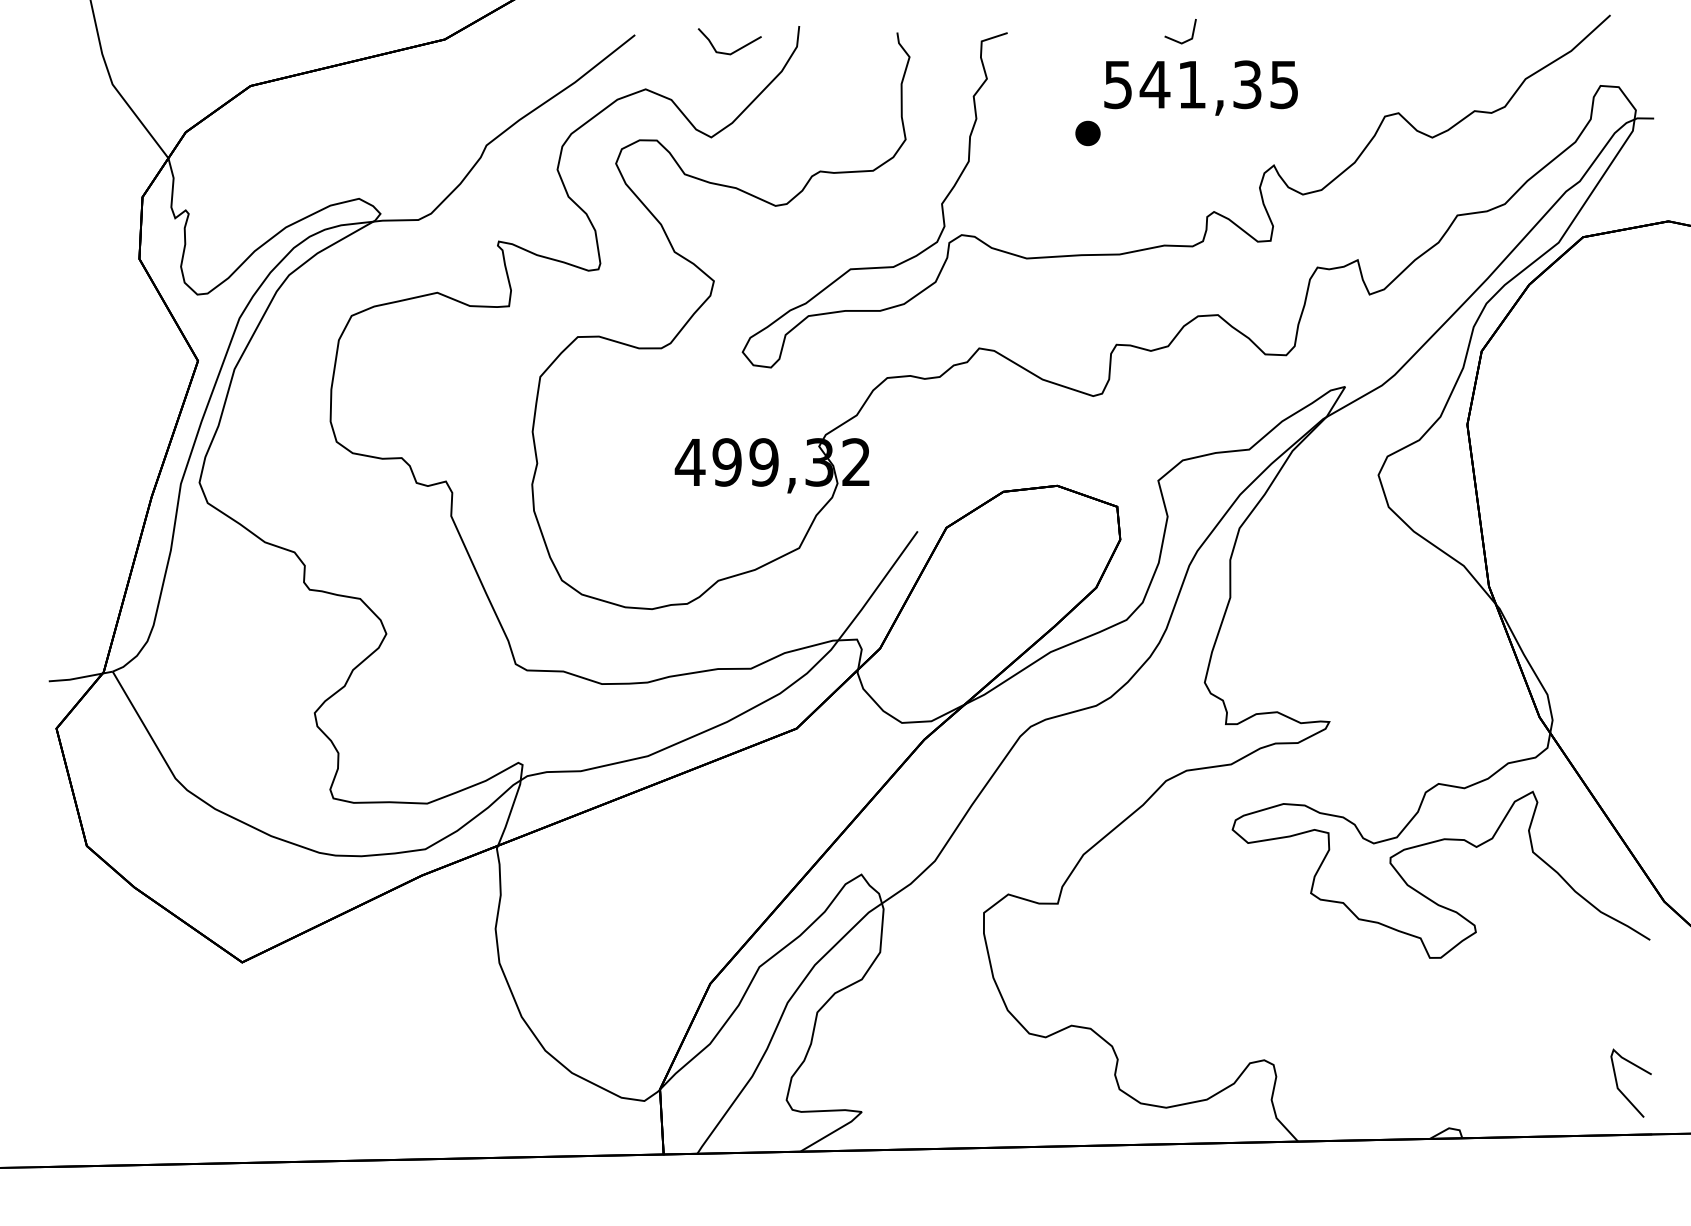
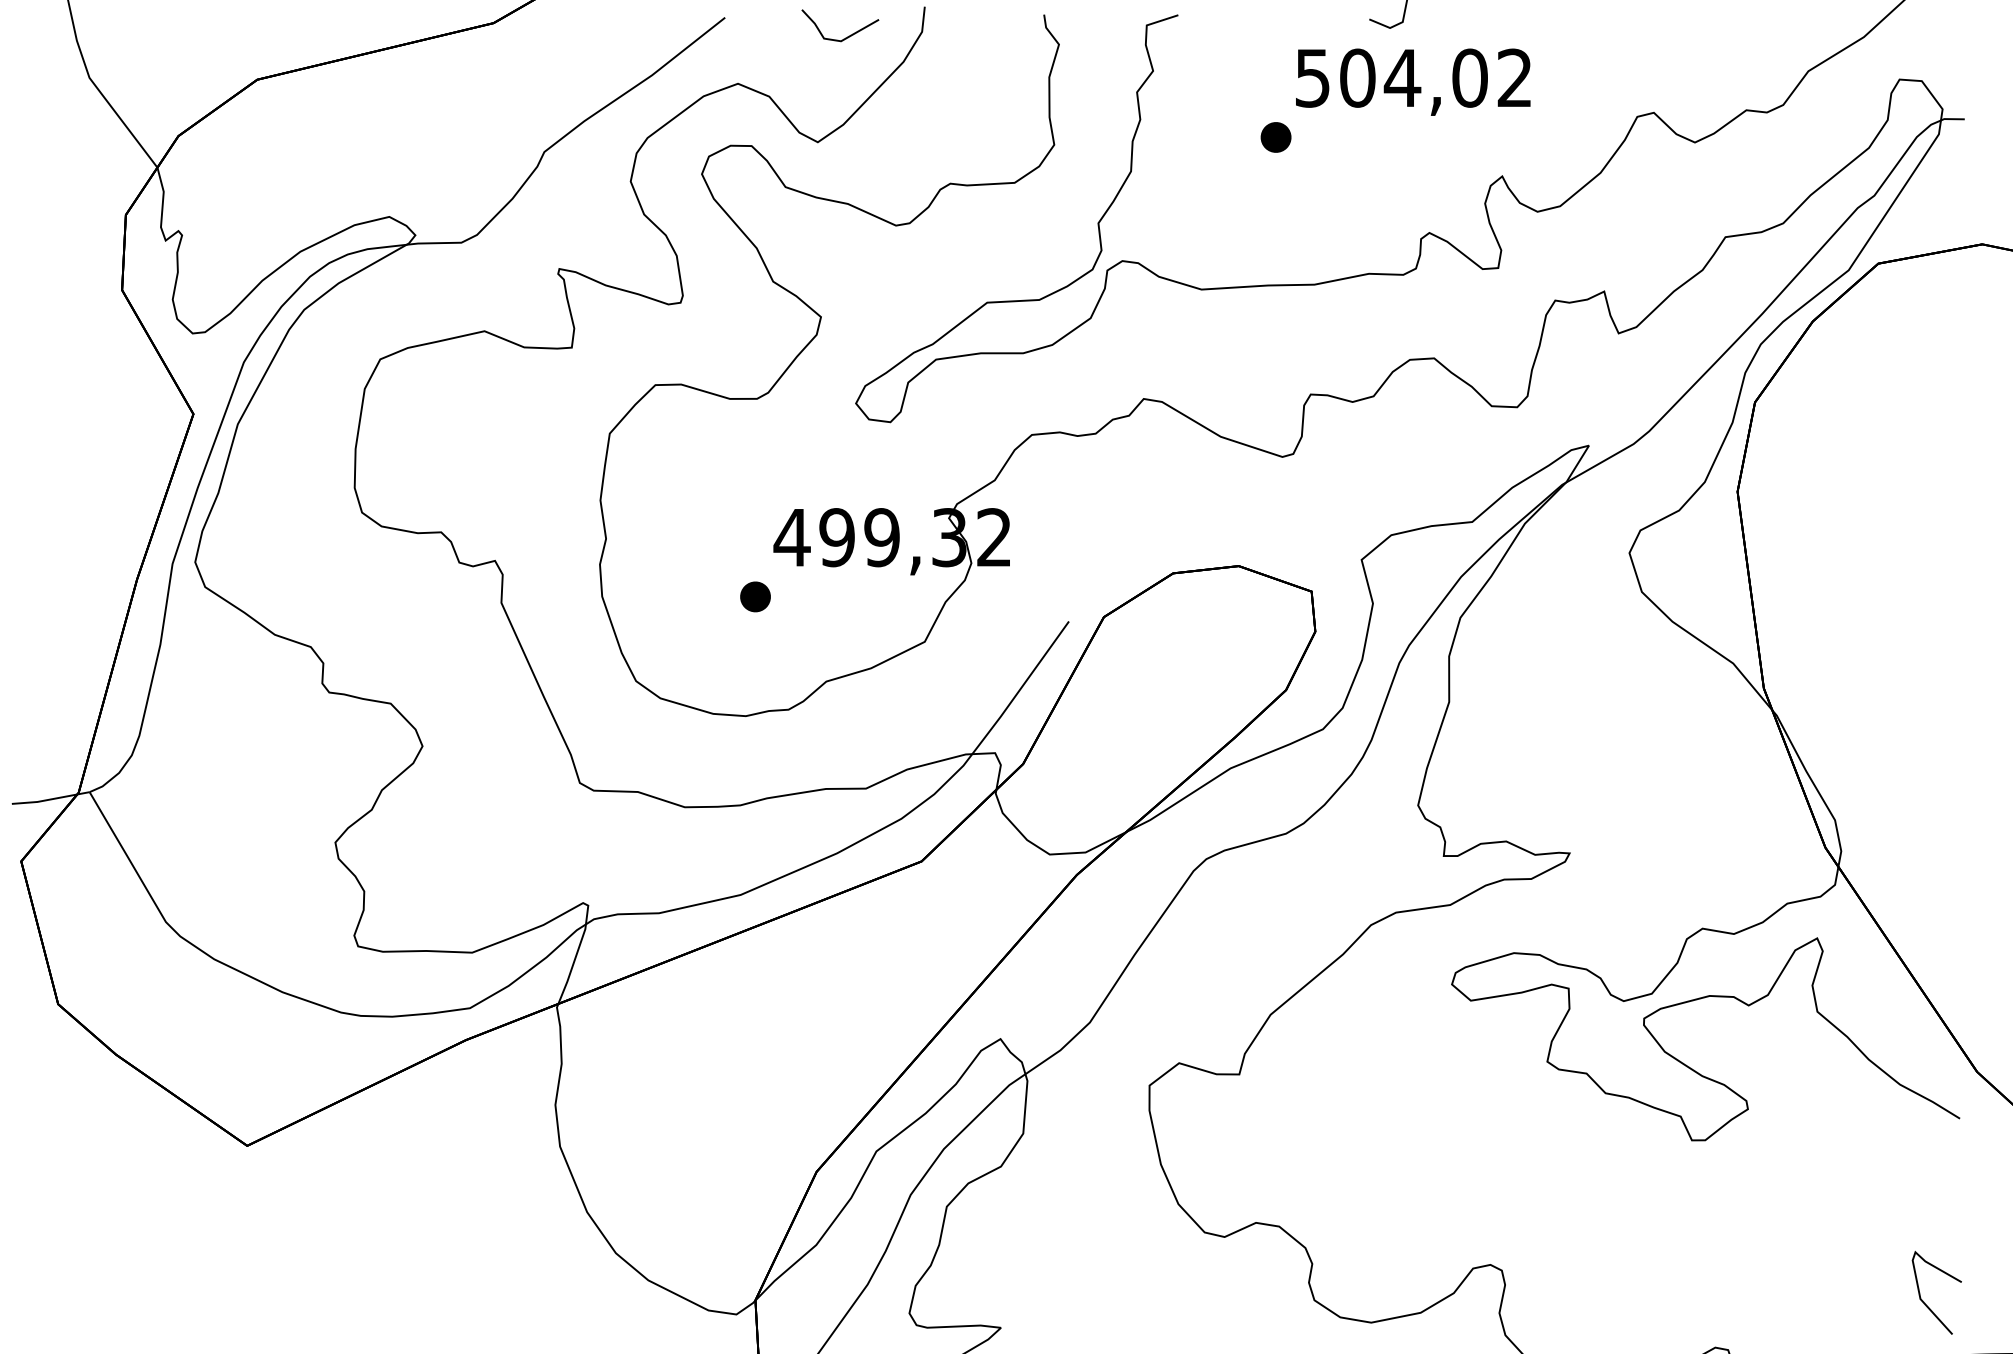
text: (1218, 84) -> (1434, 77), 541,35 -> 504,02
part: (659, 510) -> (754, 596), added

